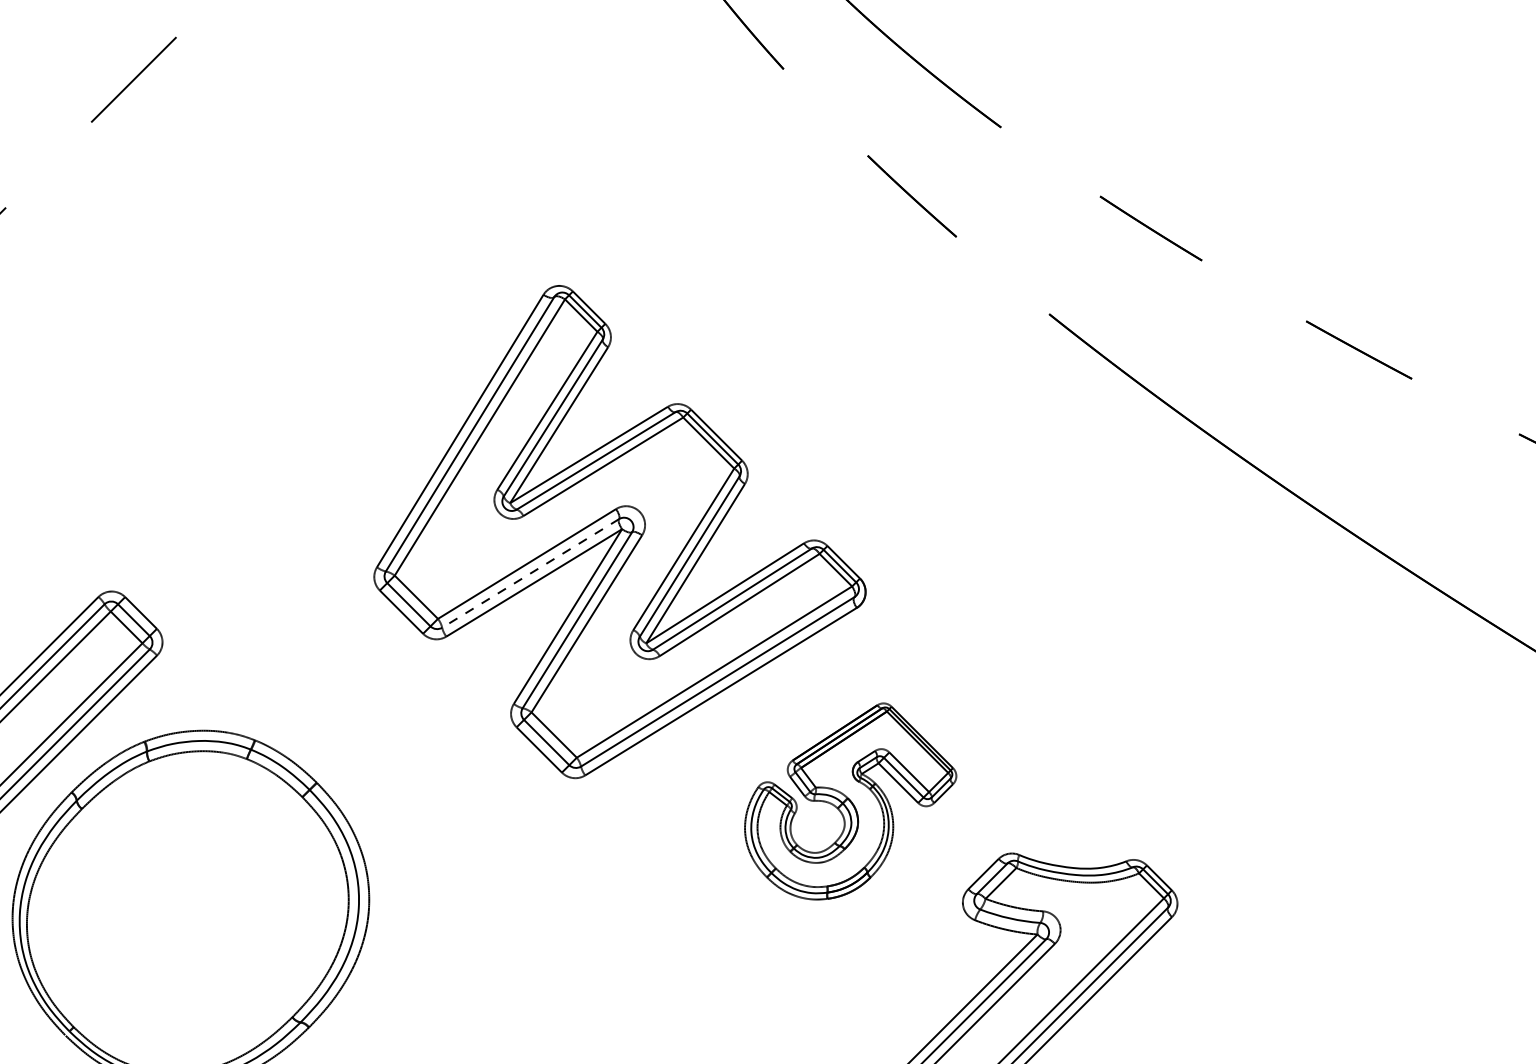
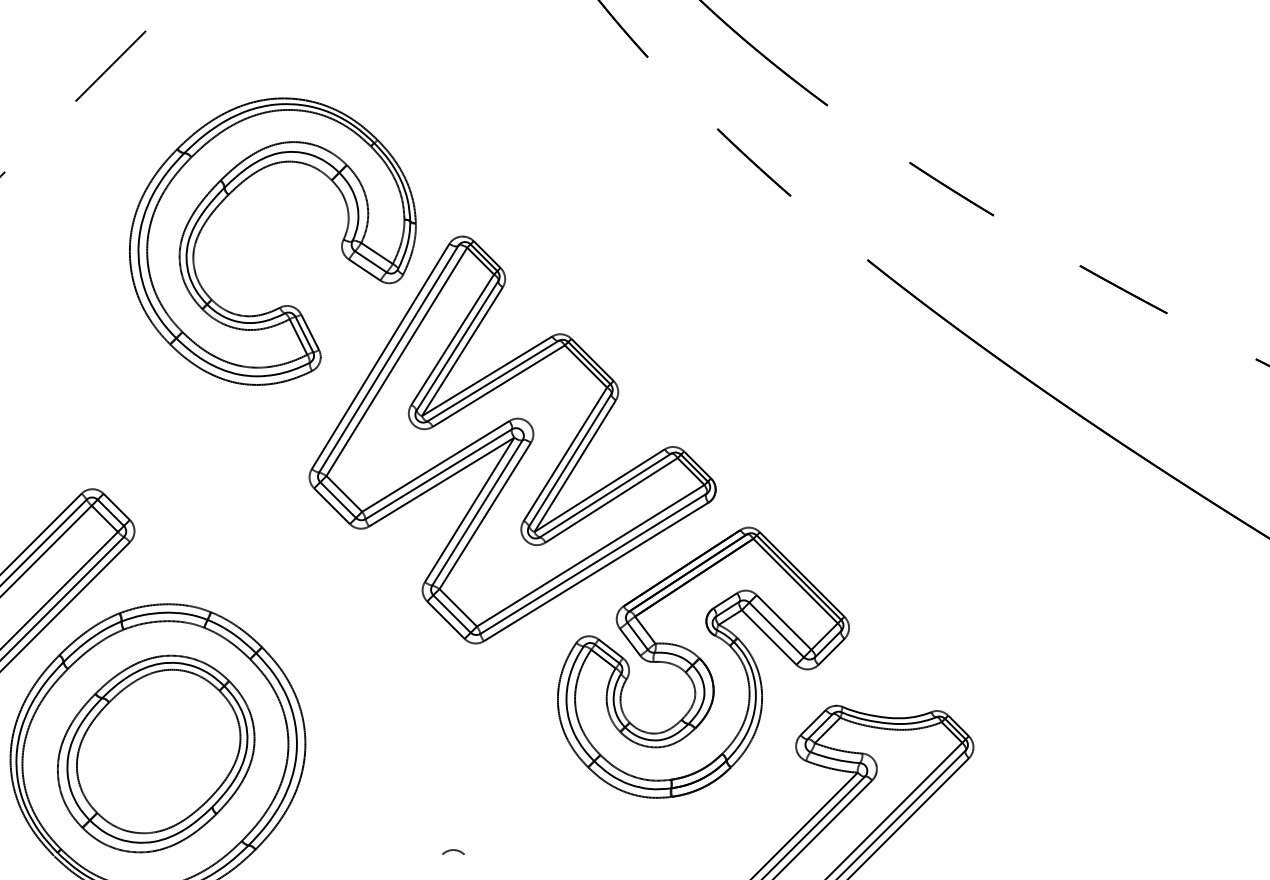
part: (275, 237) -> (227, 196), added
line: (530, 573) -> (438, 474), dashed -> solid
part: (850, 801) -> (703, 662), size x1.67
part: (188, 911) -> (155, 753), added
curve: (546, 1029) -> (451, 851), added

